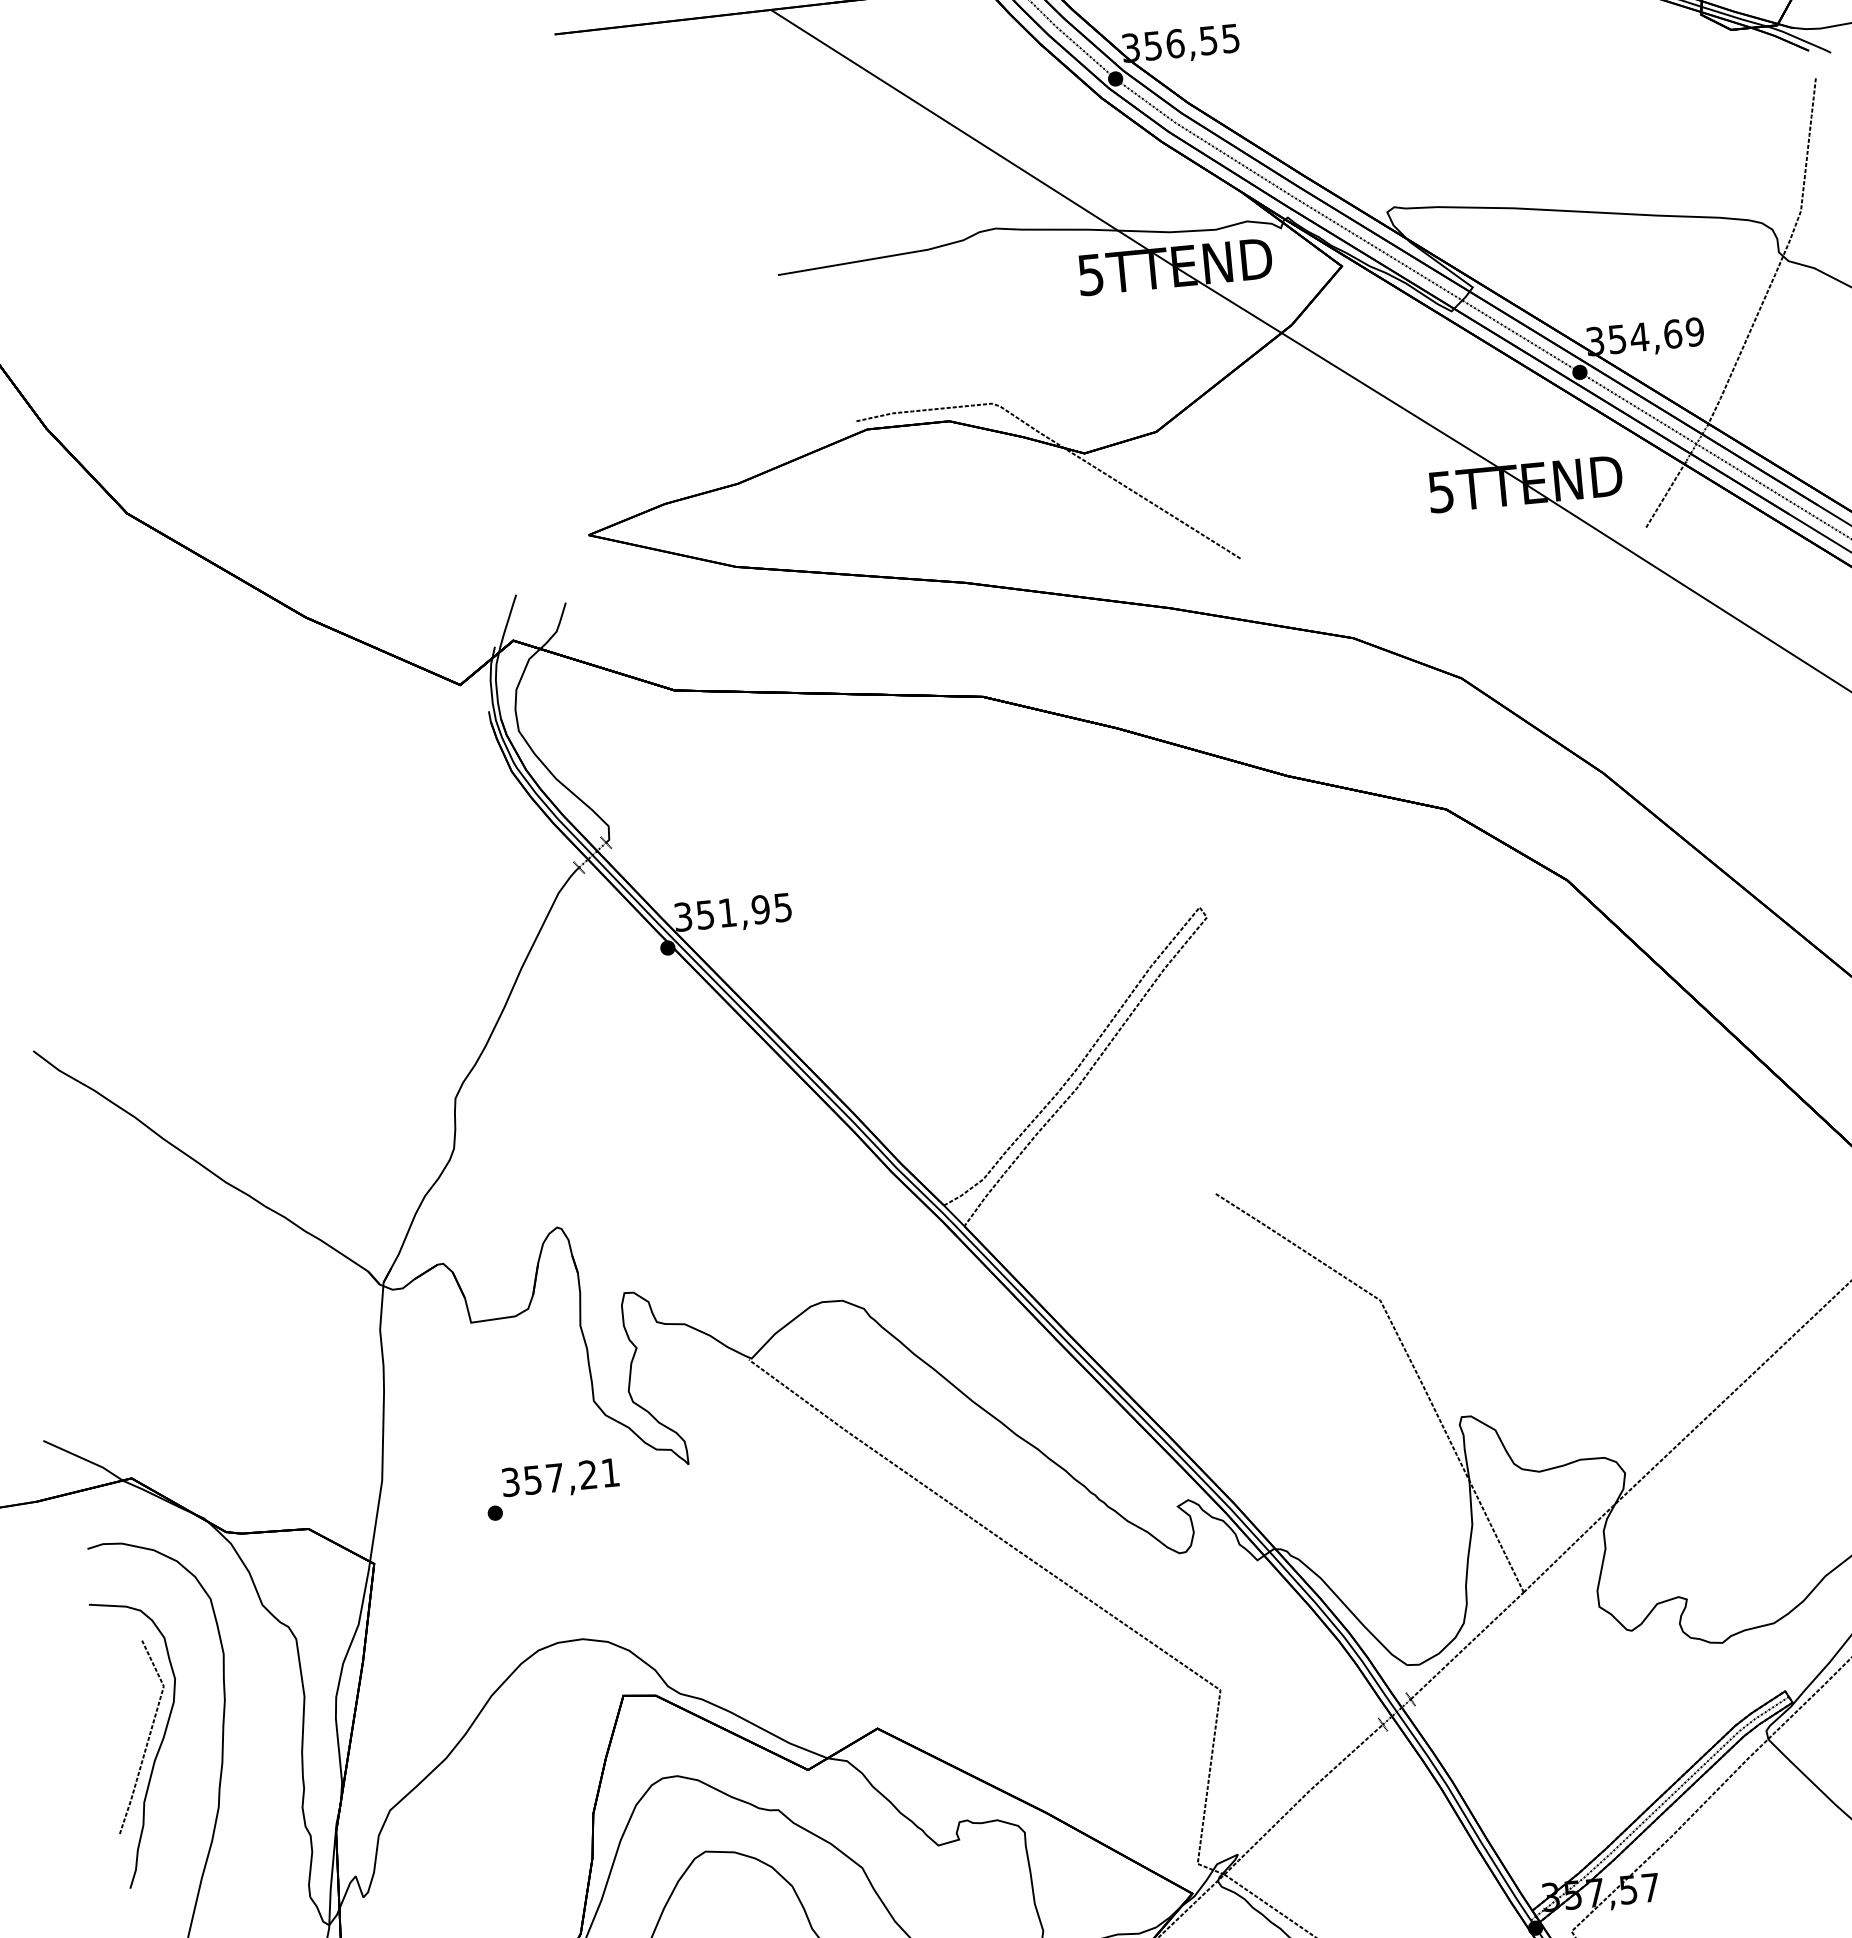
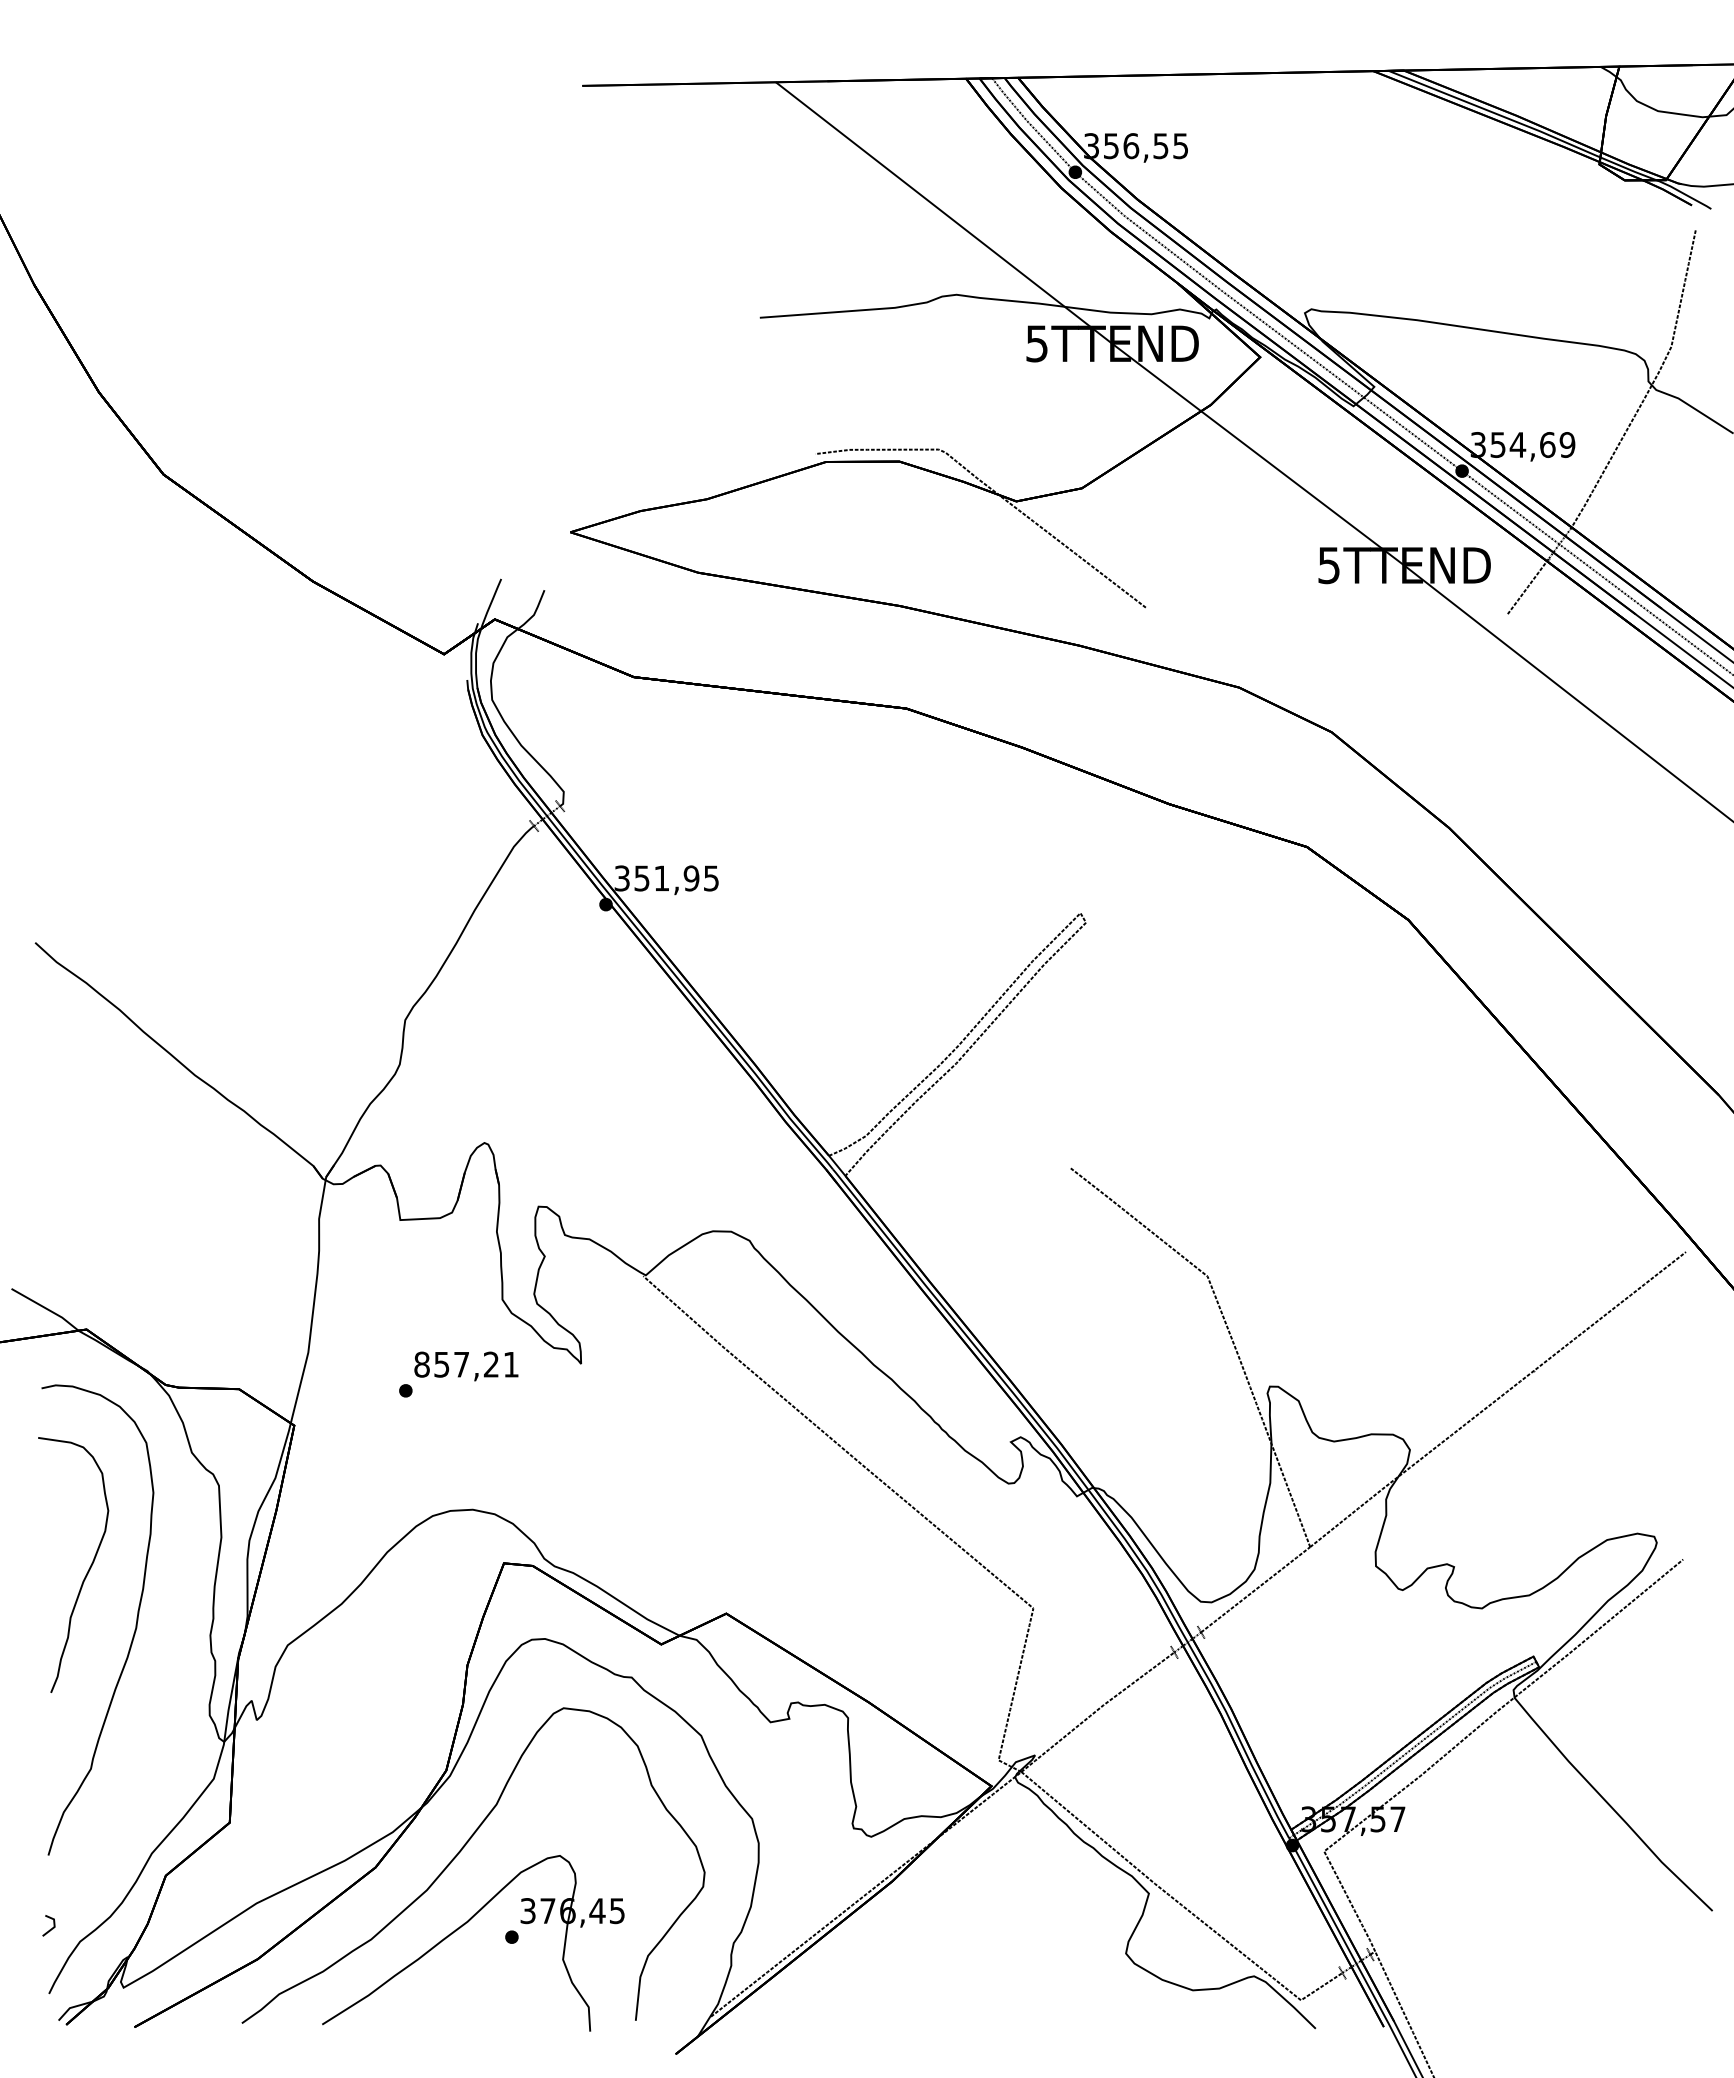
text: (510, 1482) -> (421, 1364), 357,21 -> 857,21
curve: (147, 1739) -> (78, 1562), removed

